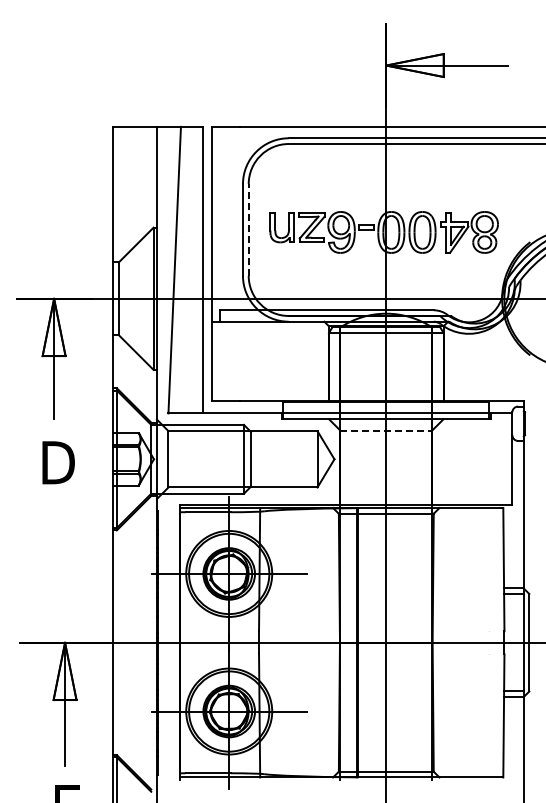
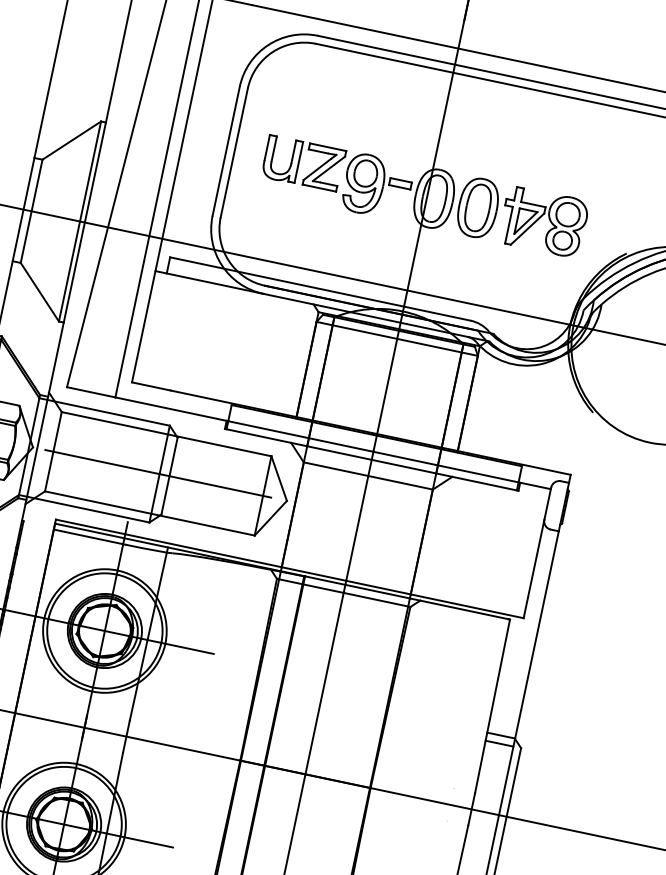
line: (248, 230) -> (233, 153), dashed -> solid
line: (386, 430) -> (368, 475), dashed -> solid
line: (242, 459) -> (157, 473), added

